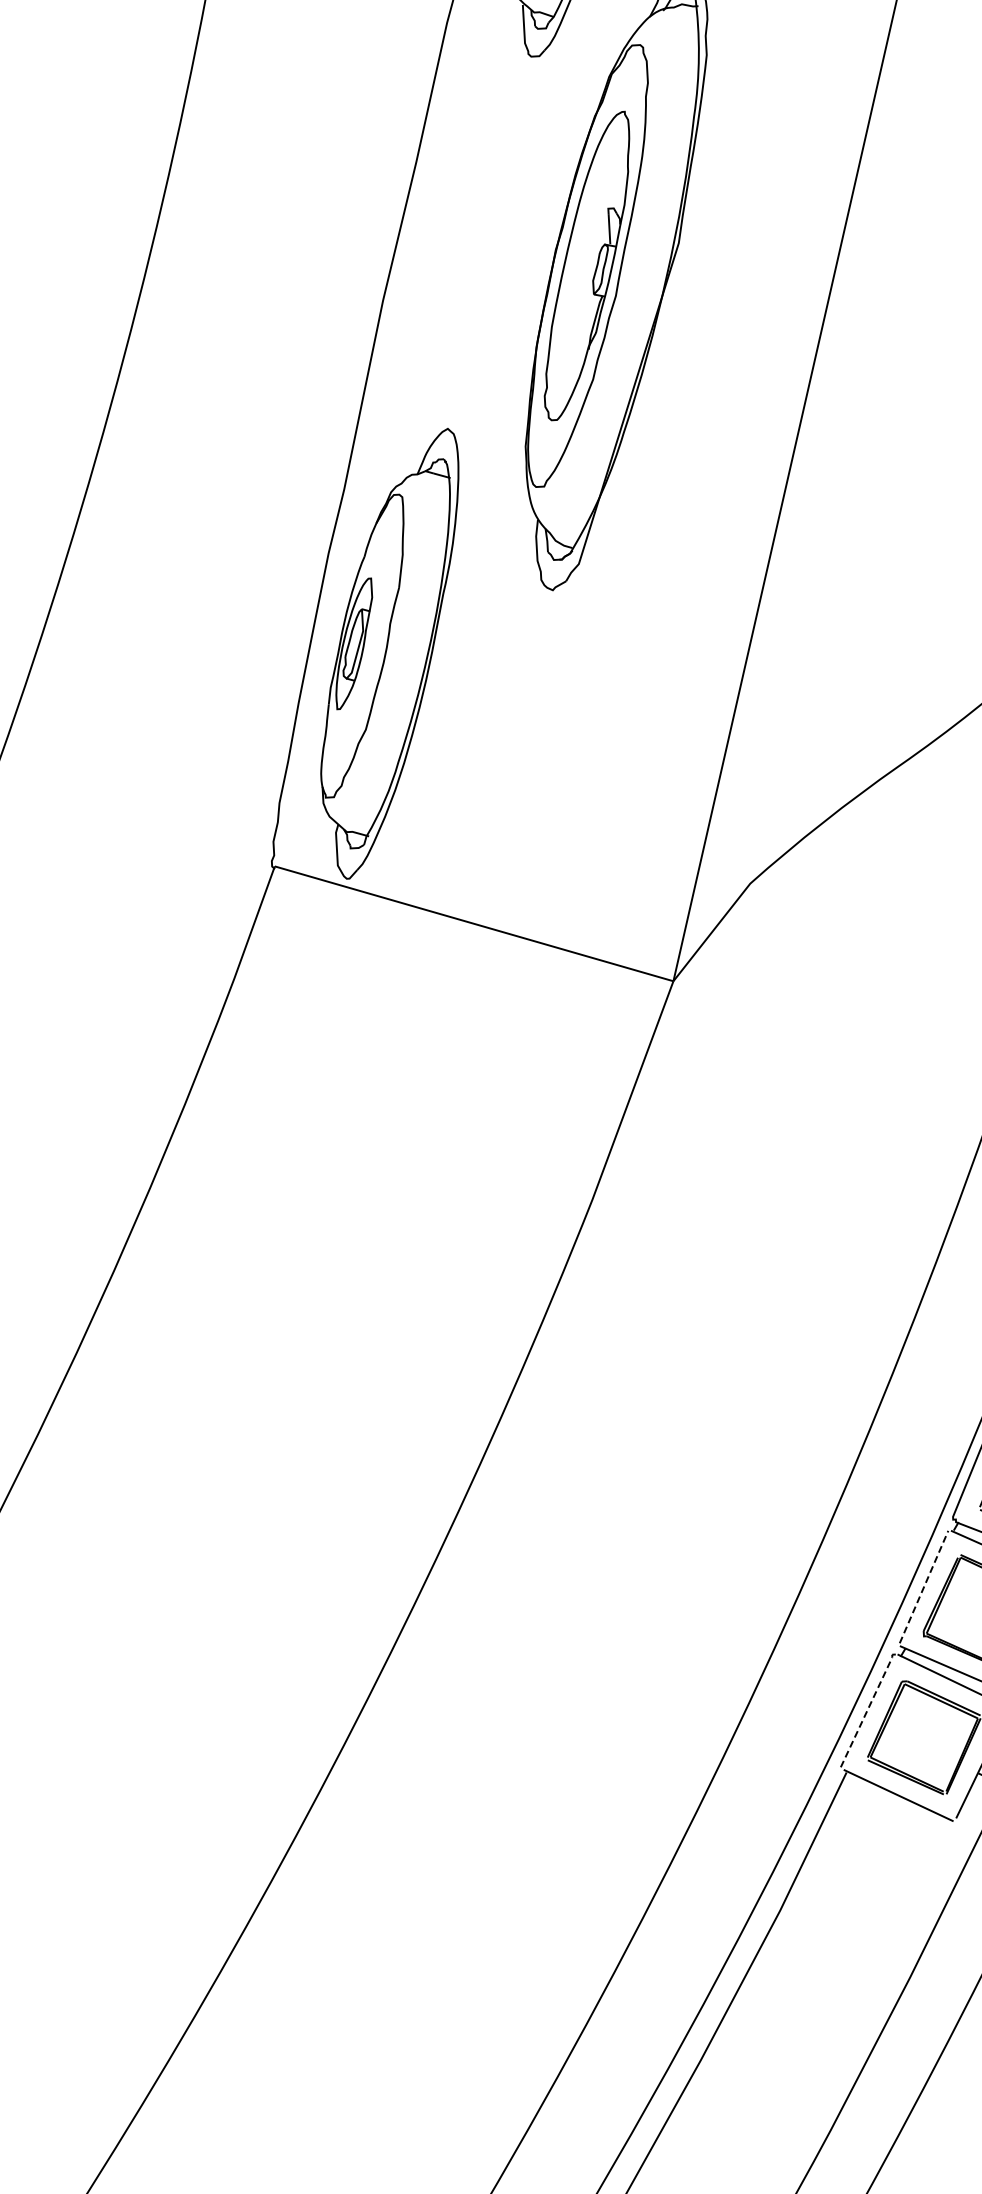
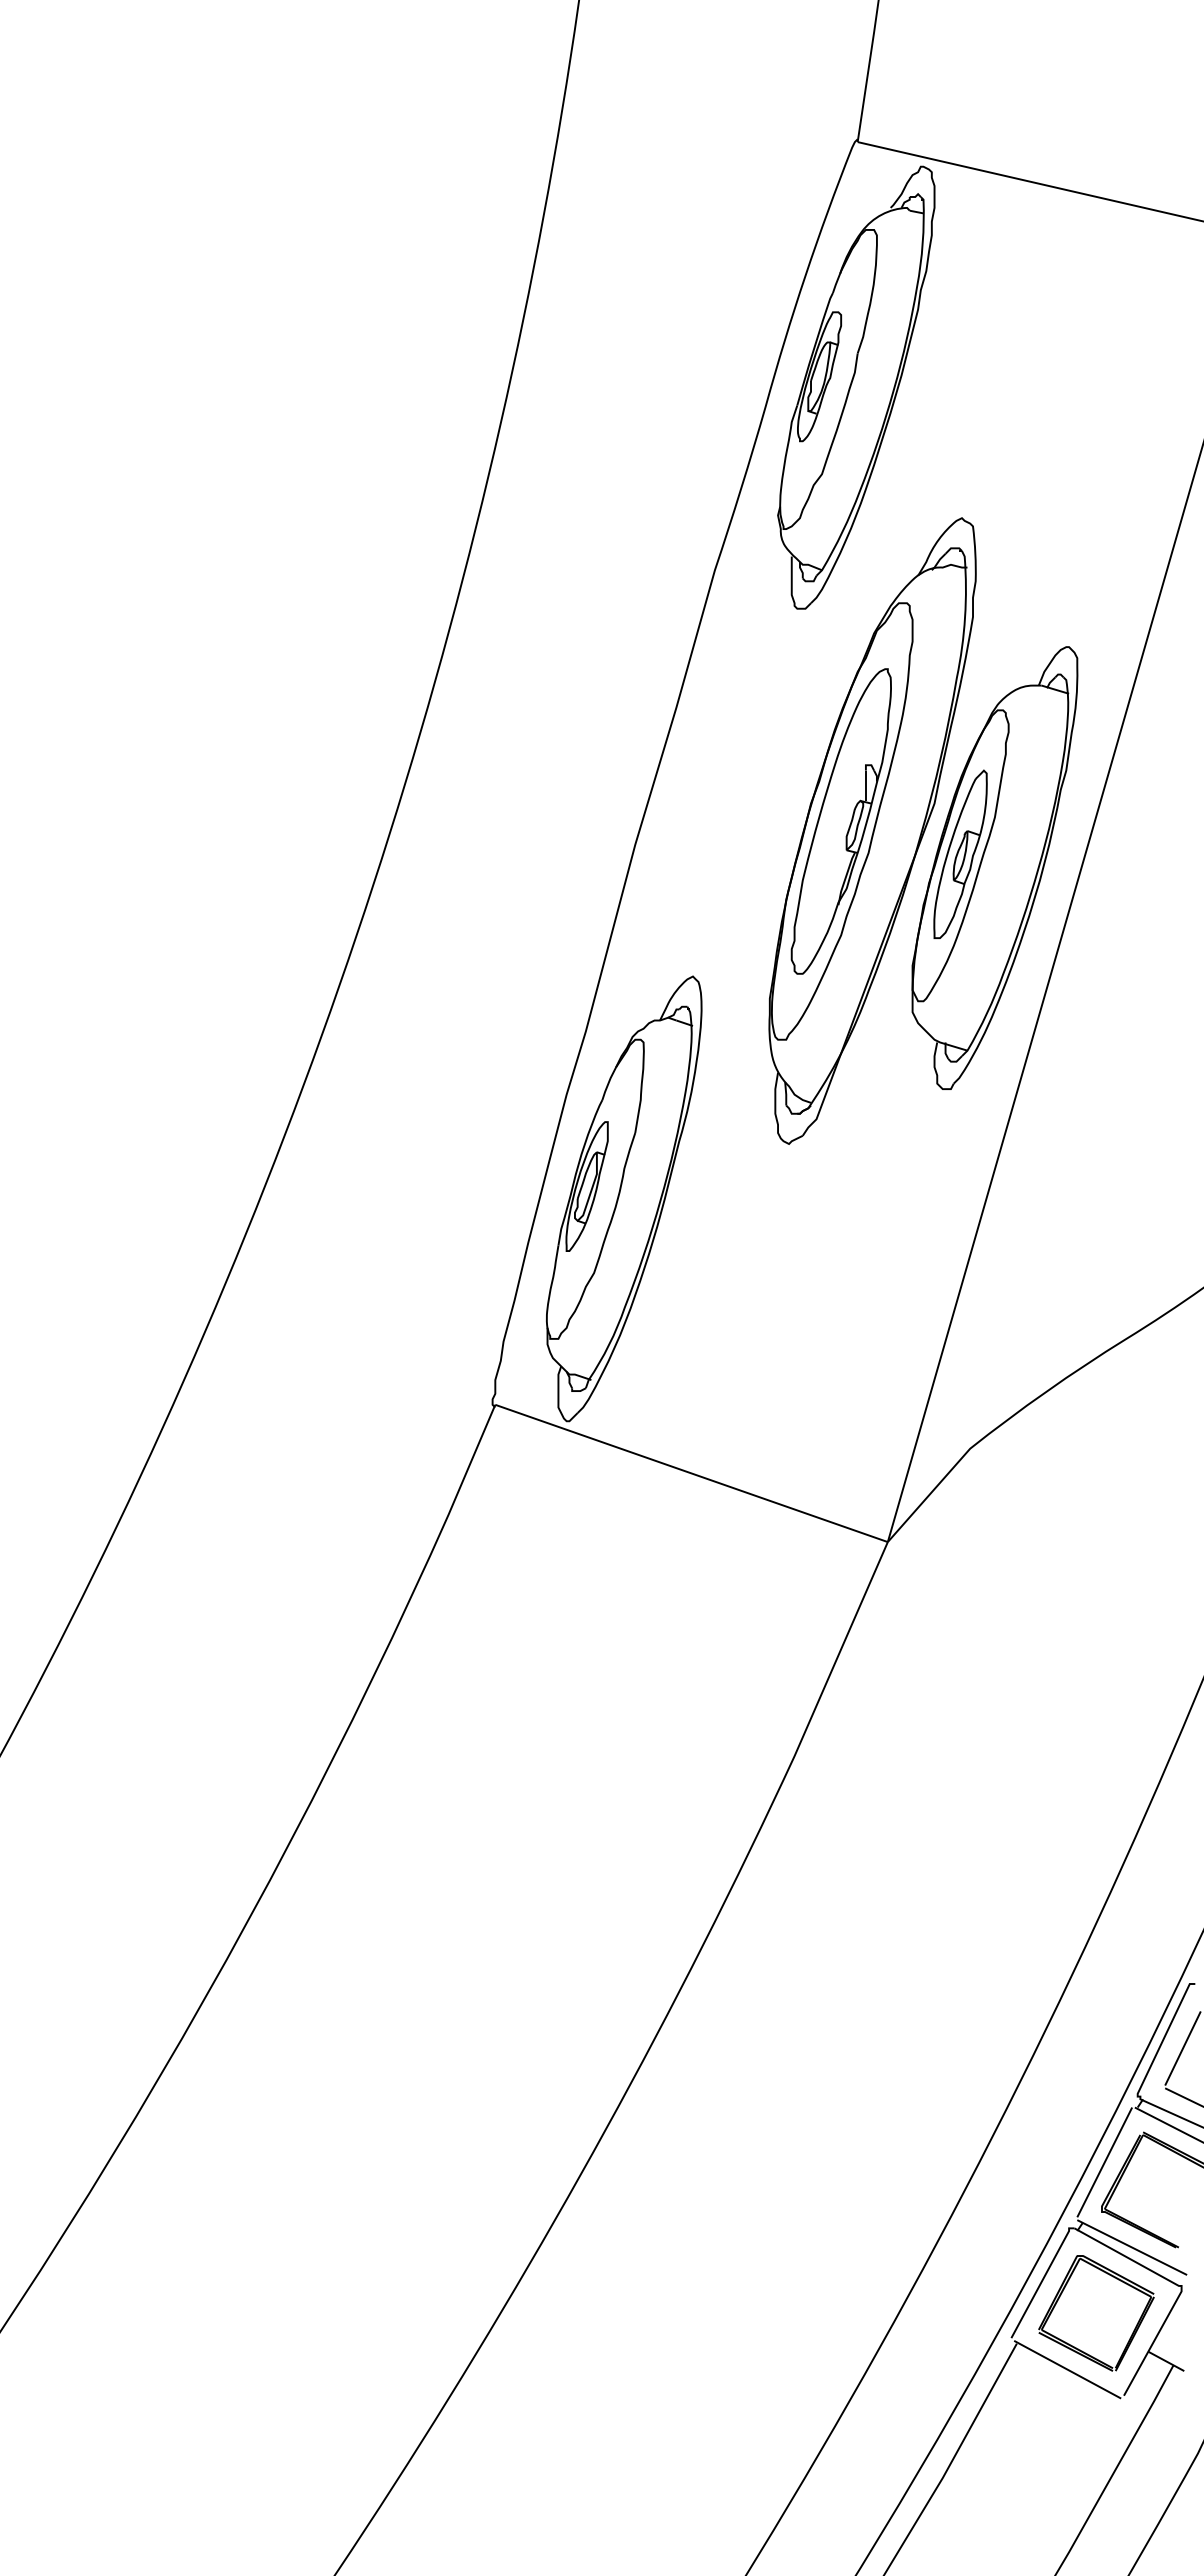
part: (742, 303) -> (994, 867), added
line: (923, 1586) -> (1104, 2161), dashed -> solid
line: (869, 1707) -> (1043, 2279), dashed -> solid

